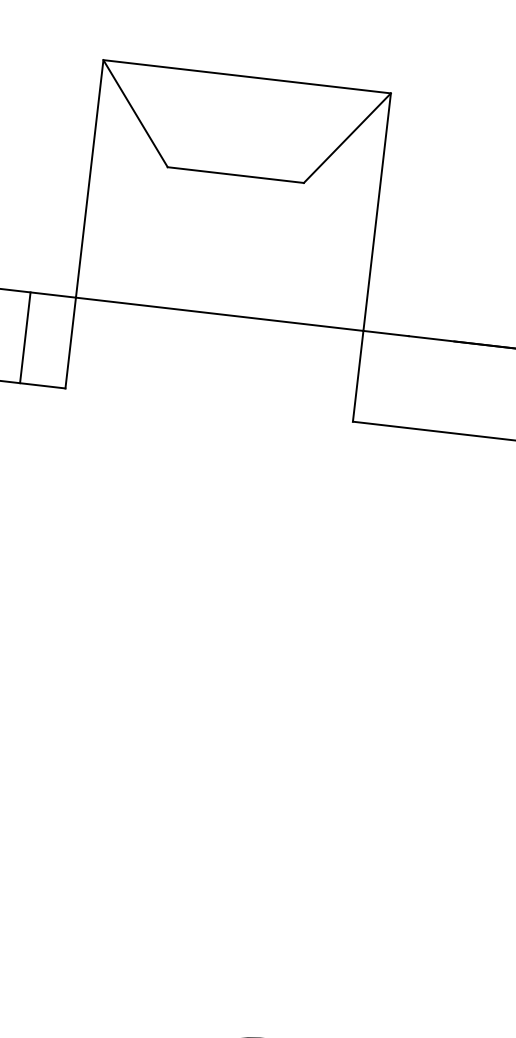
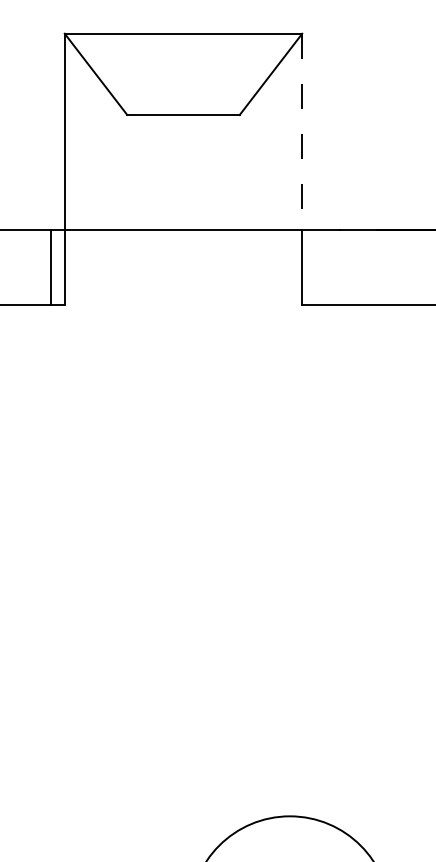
line: (377, 212) -> (302, 132), solid -> dashed
line: (25, 336) -> (51, 266), moved

